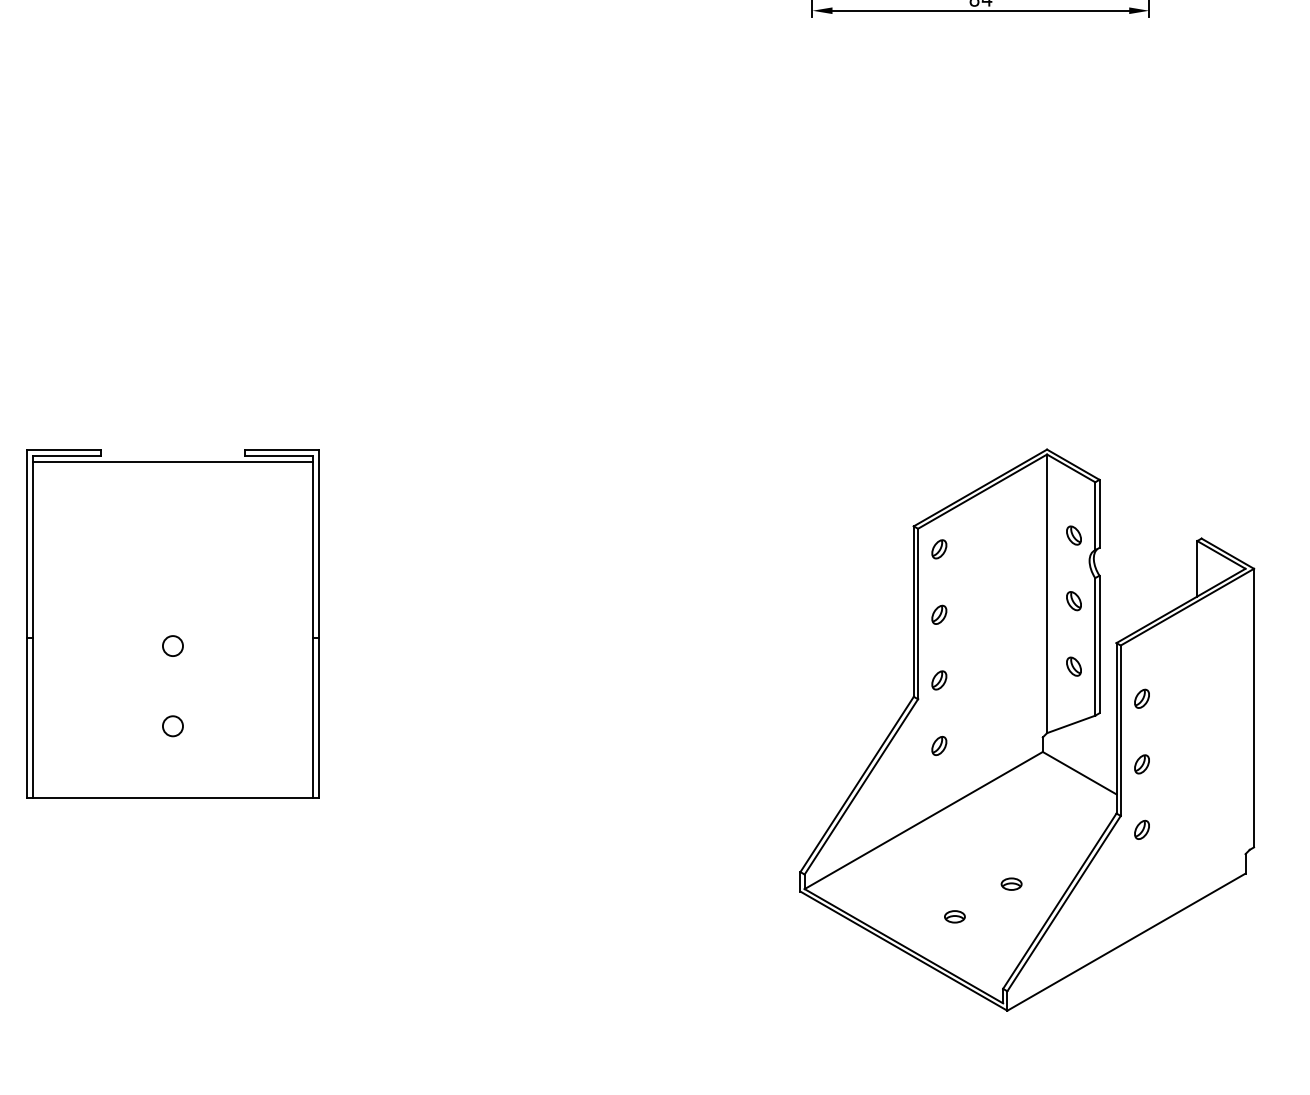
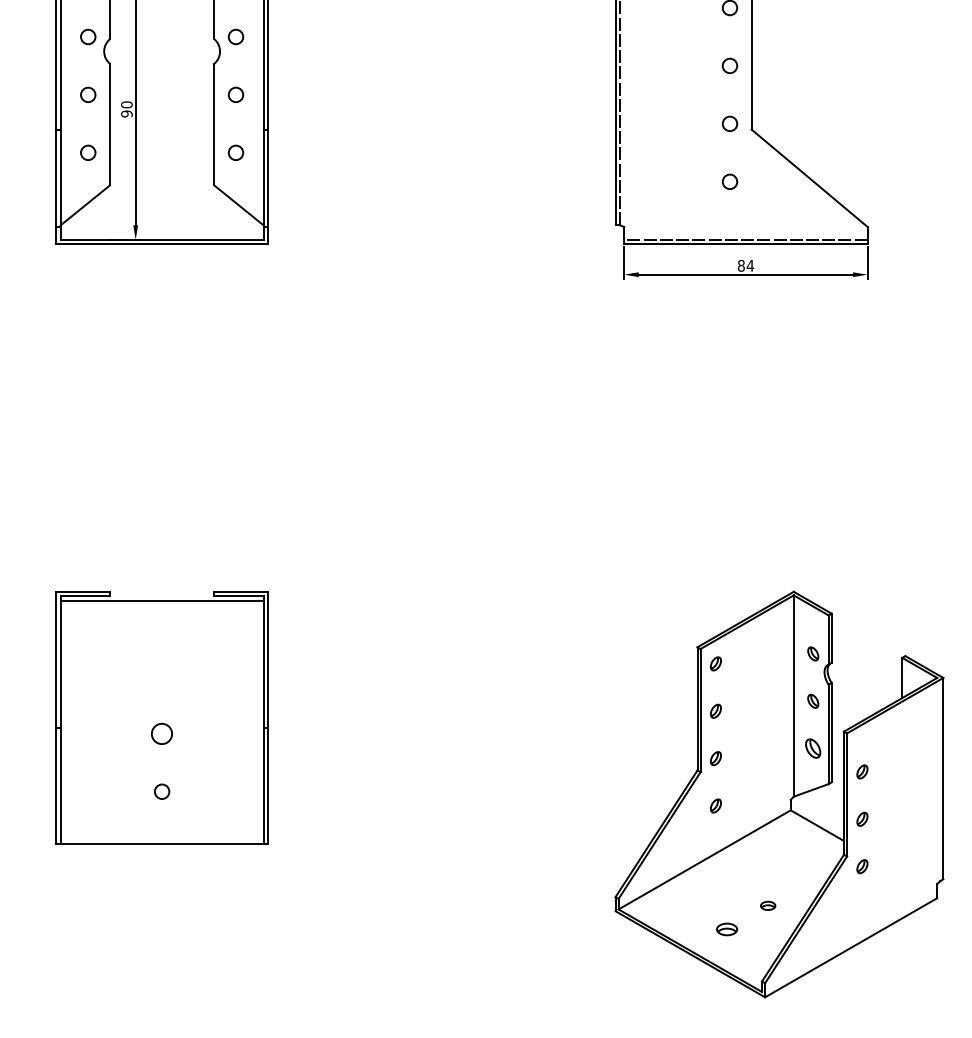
circle: (173, 645) -> (162, 733), size x1.4
part: (1074, 666) -> (813, 748), size x1.4
part: (955, 916) -> (727, 929), size x1.4

